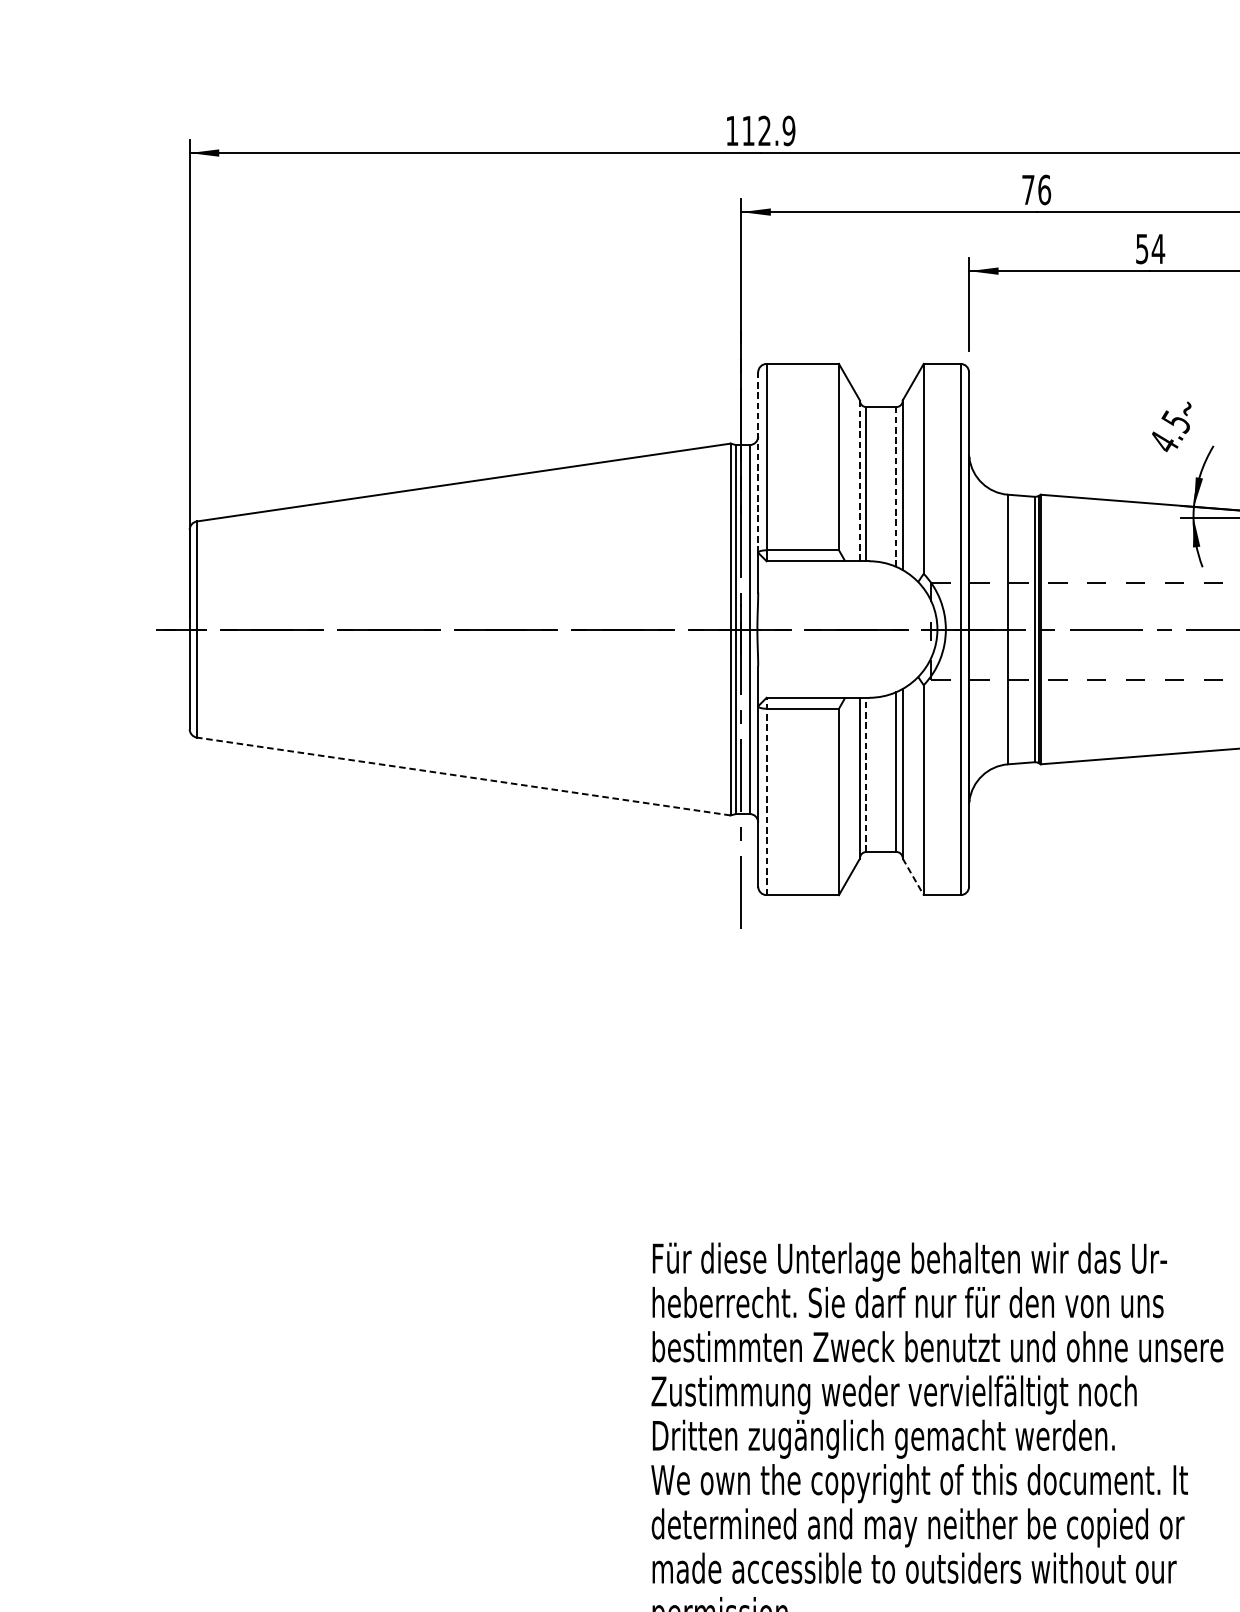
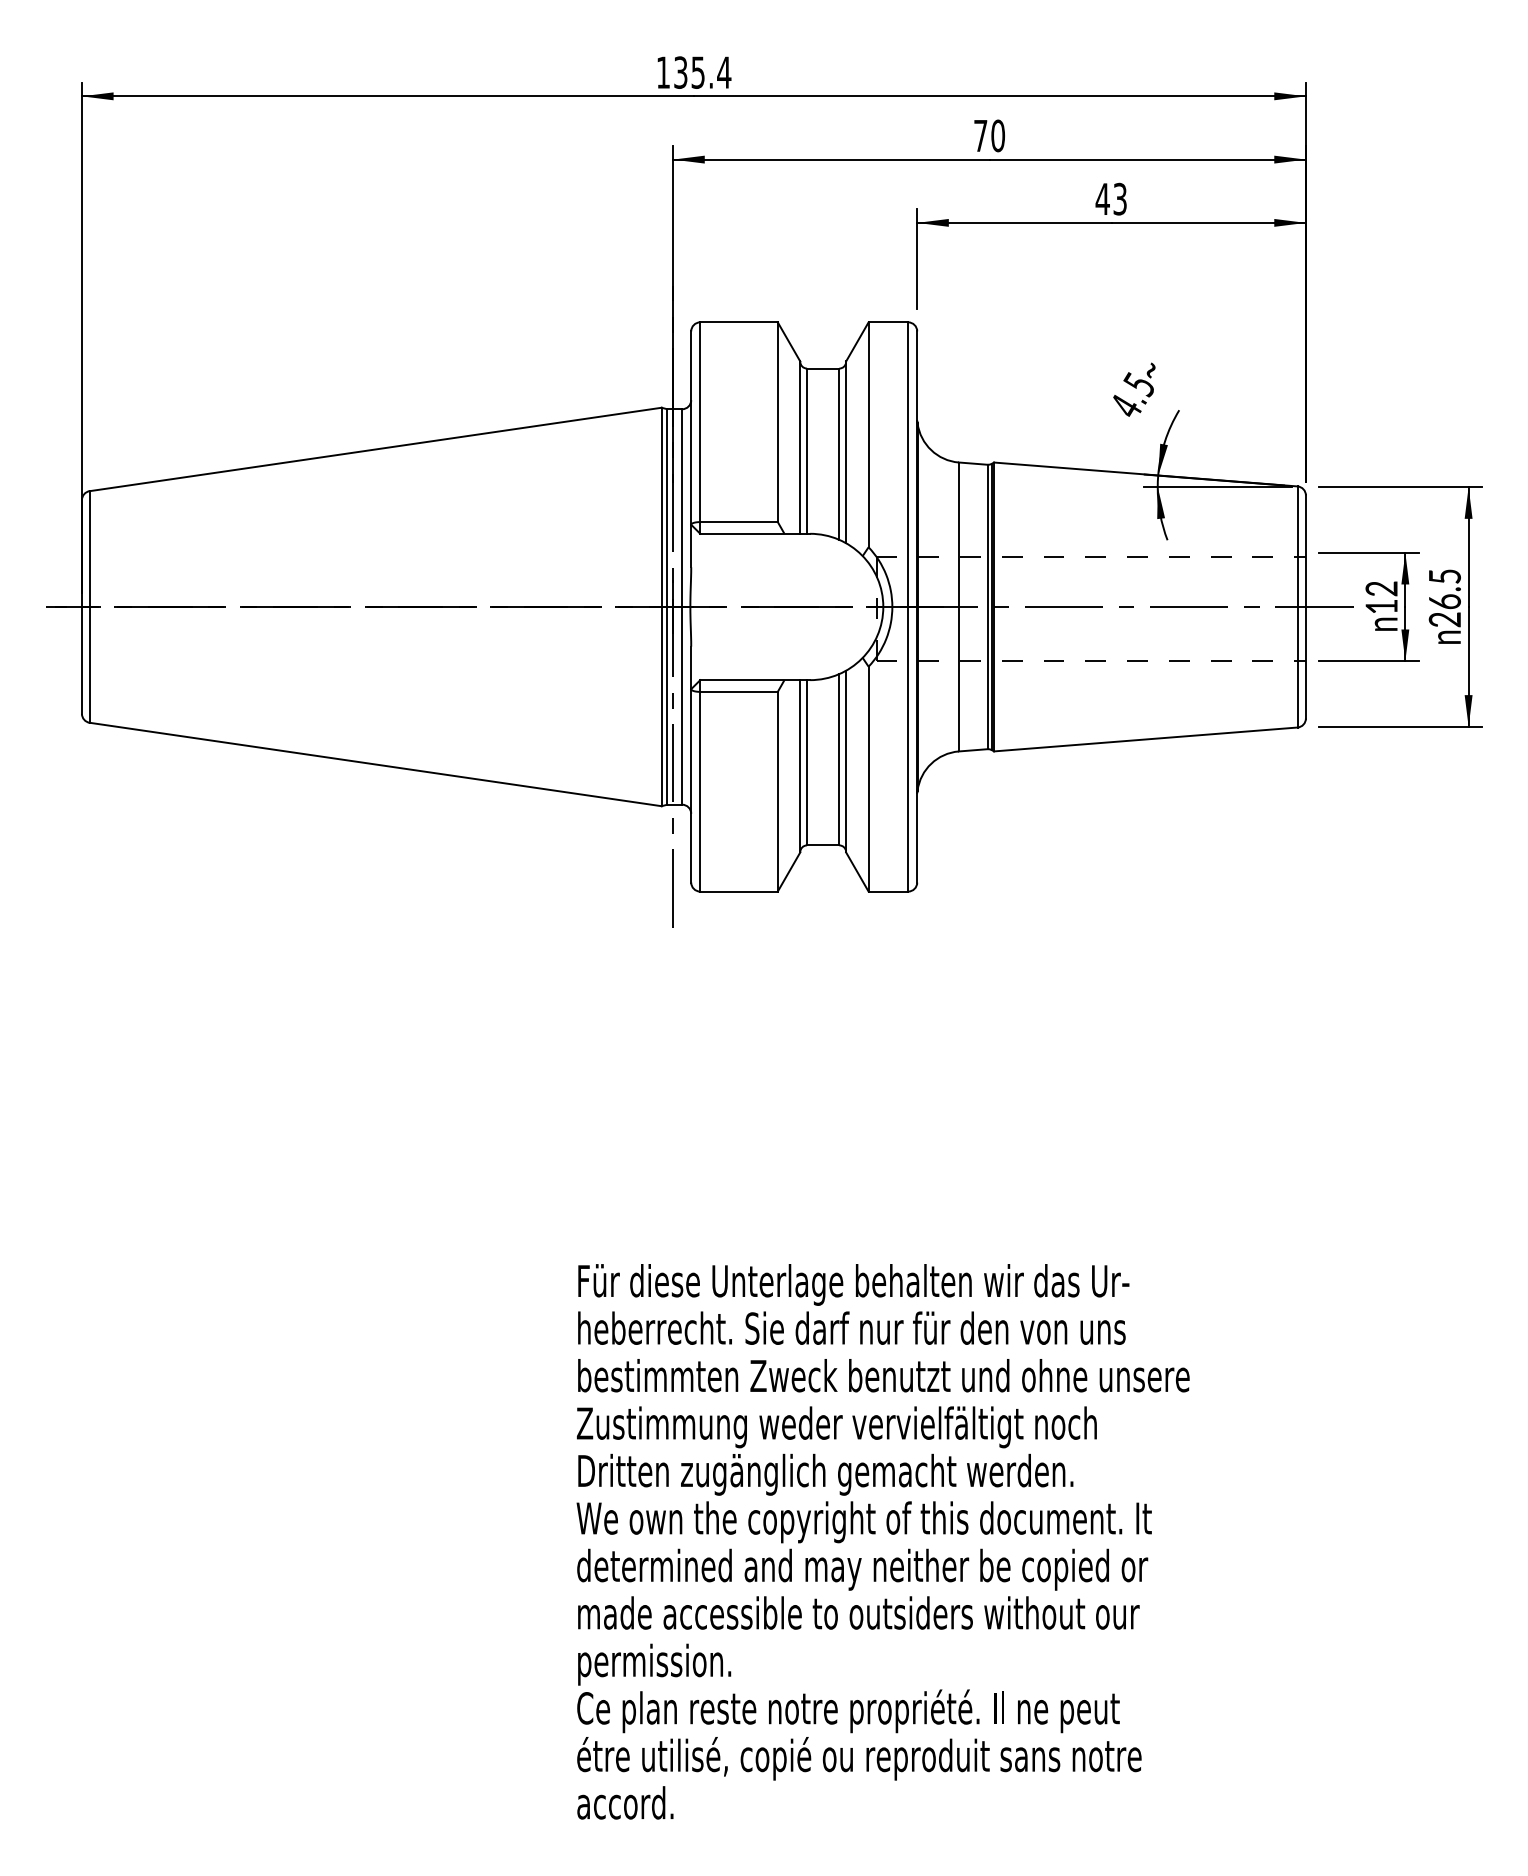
text: (768, 130) -> (702, 72), 112.9 -> 135.4
text: (1044, 189) -> (998, 135), 76 -> 70
text: (1150, 248) -> (1111, 198), 54 -> 43
line: (758, 462) -> (691, 428), dashed -> solid
line: (860, 481) -> (800, 448), dashed -> solid
line: (896, 487) -> (839, 454), dashed -> solid
line: (866, 774) -> (807, 762), dashed -> solid
line: (463, 776) -> (375, 764), dashed -> solid
line: (766, 796) -> (700, 785), dashed -> solid
line: (913, 877) -> (857, 872), dashed -> solid

